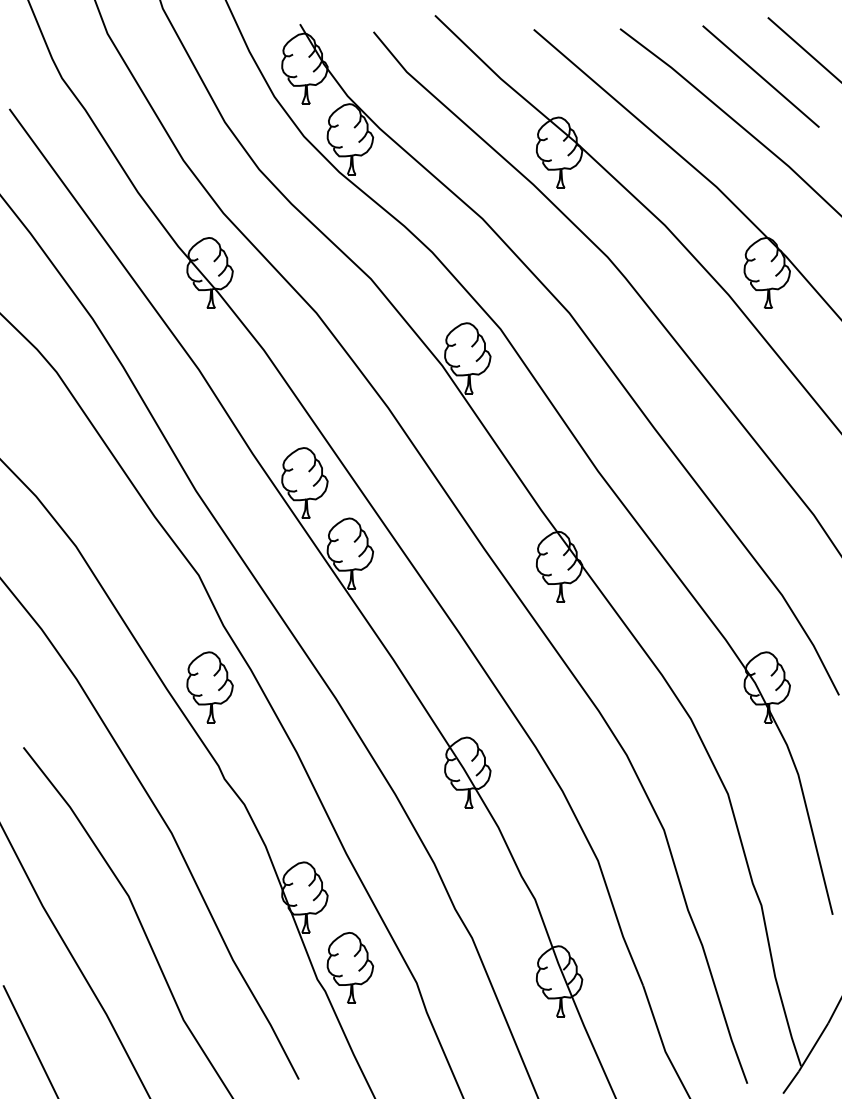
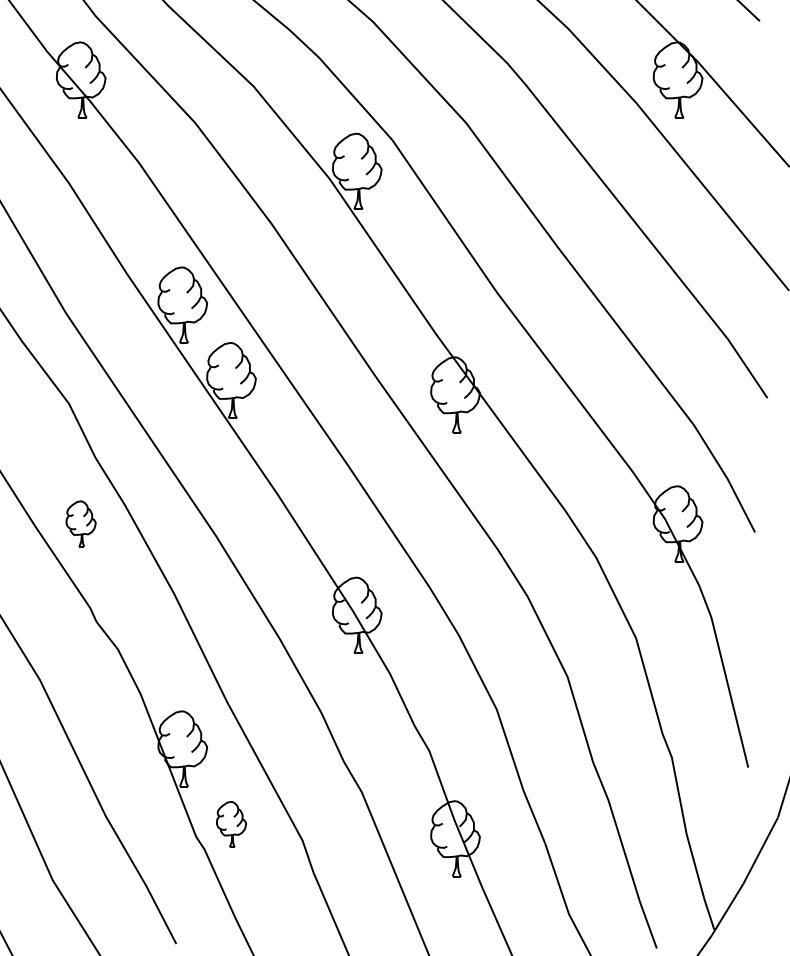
part: (209, 687) -> (80, 523), size x0.6
part: (350, 967) -> (231, 823), size x0.6

